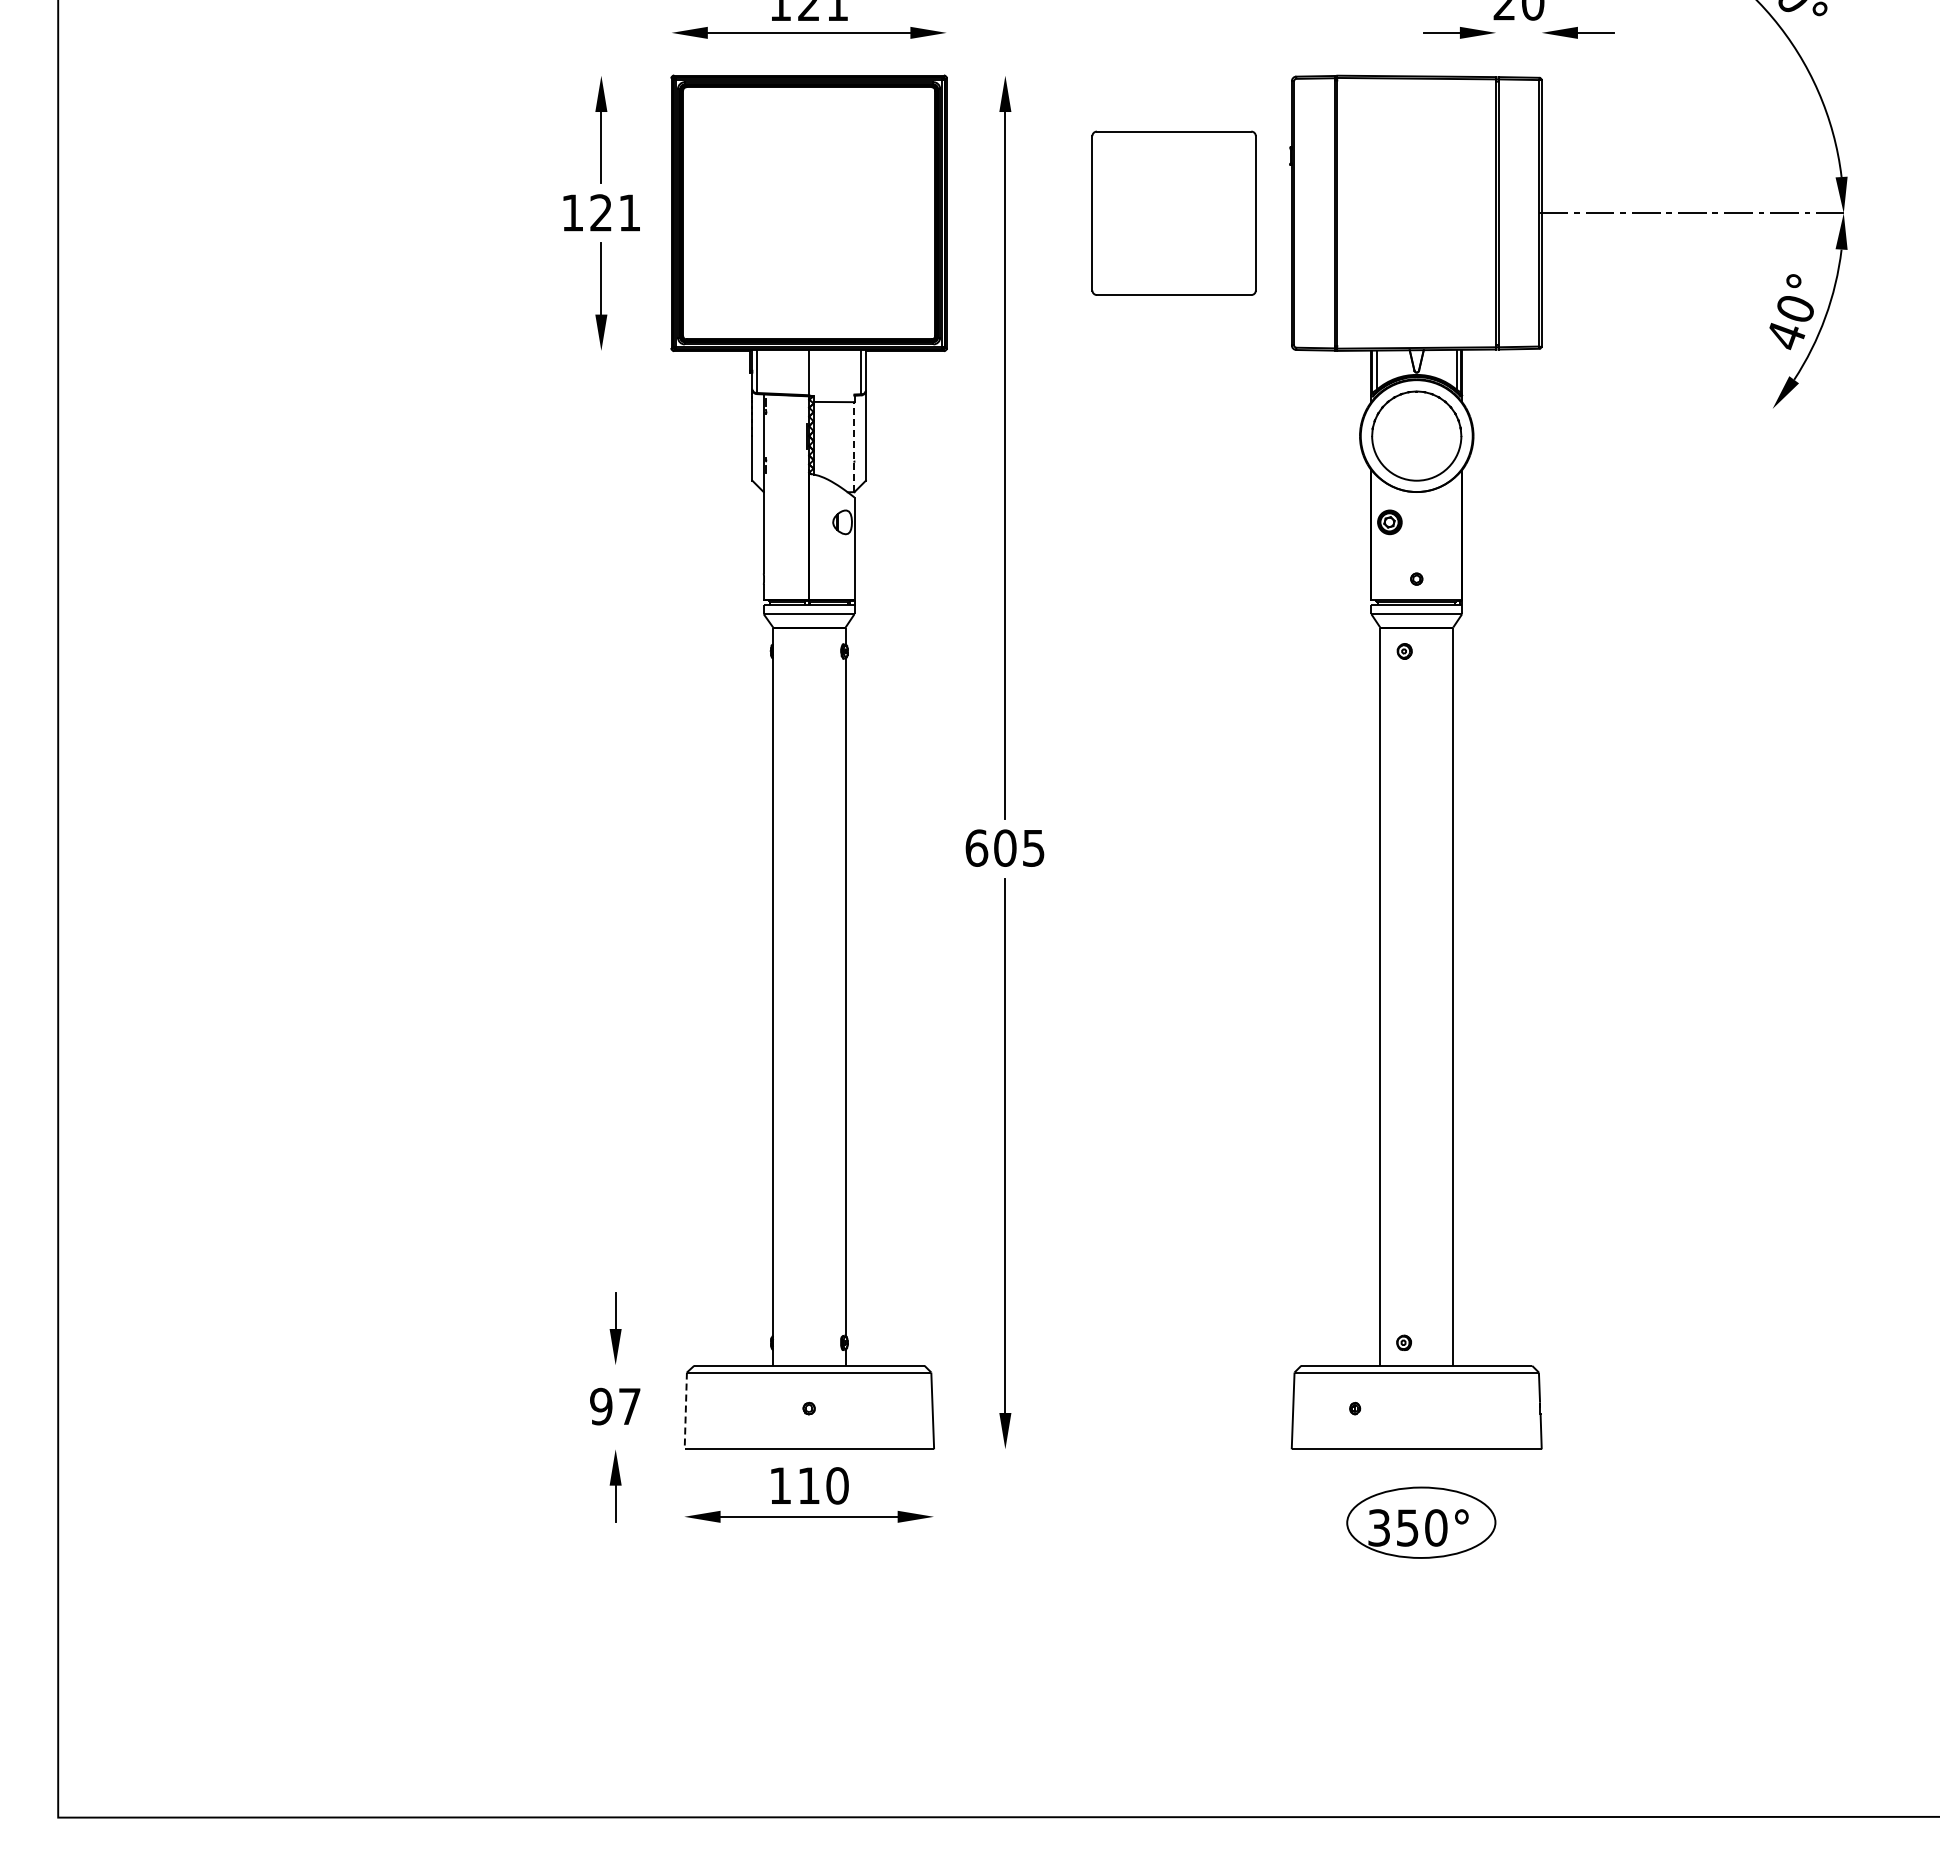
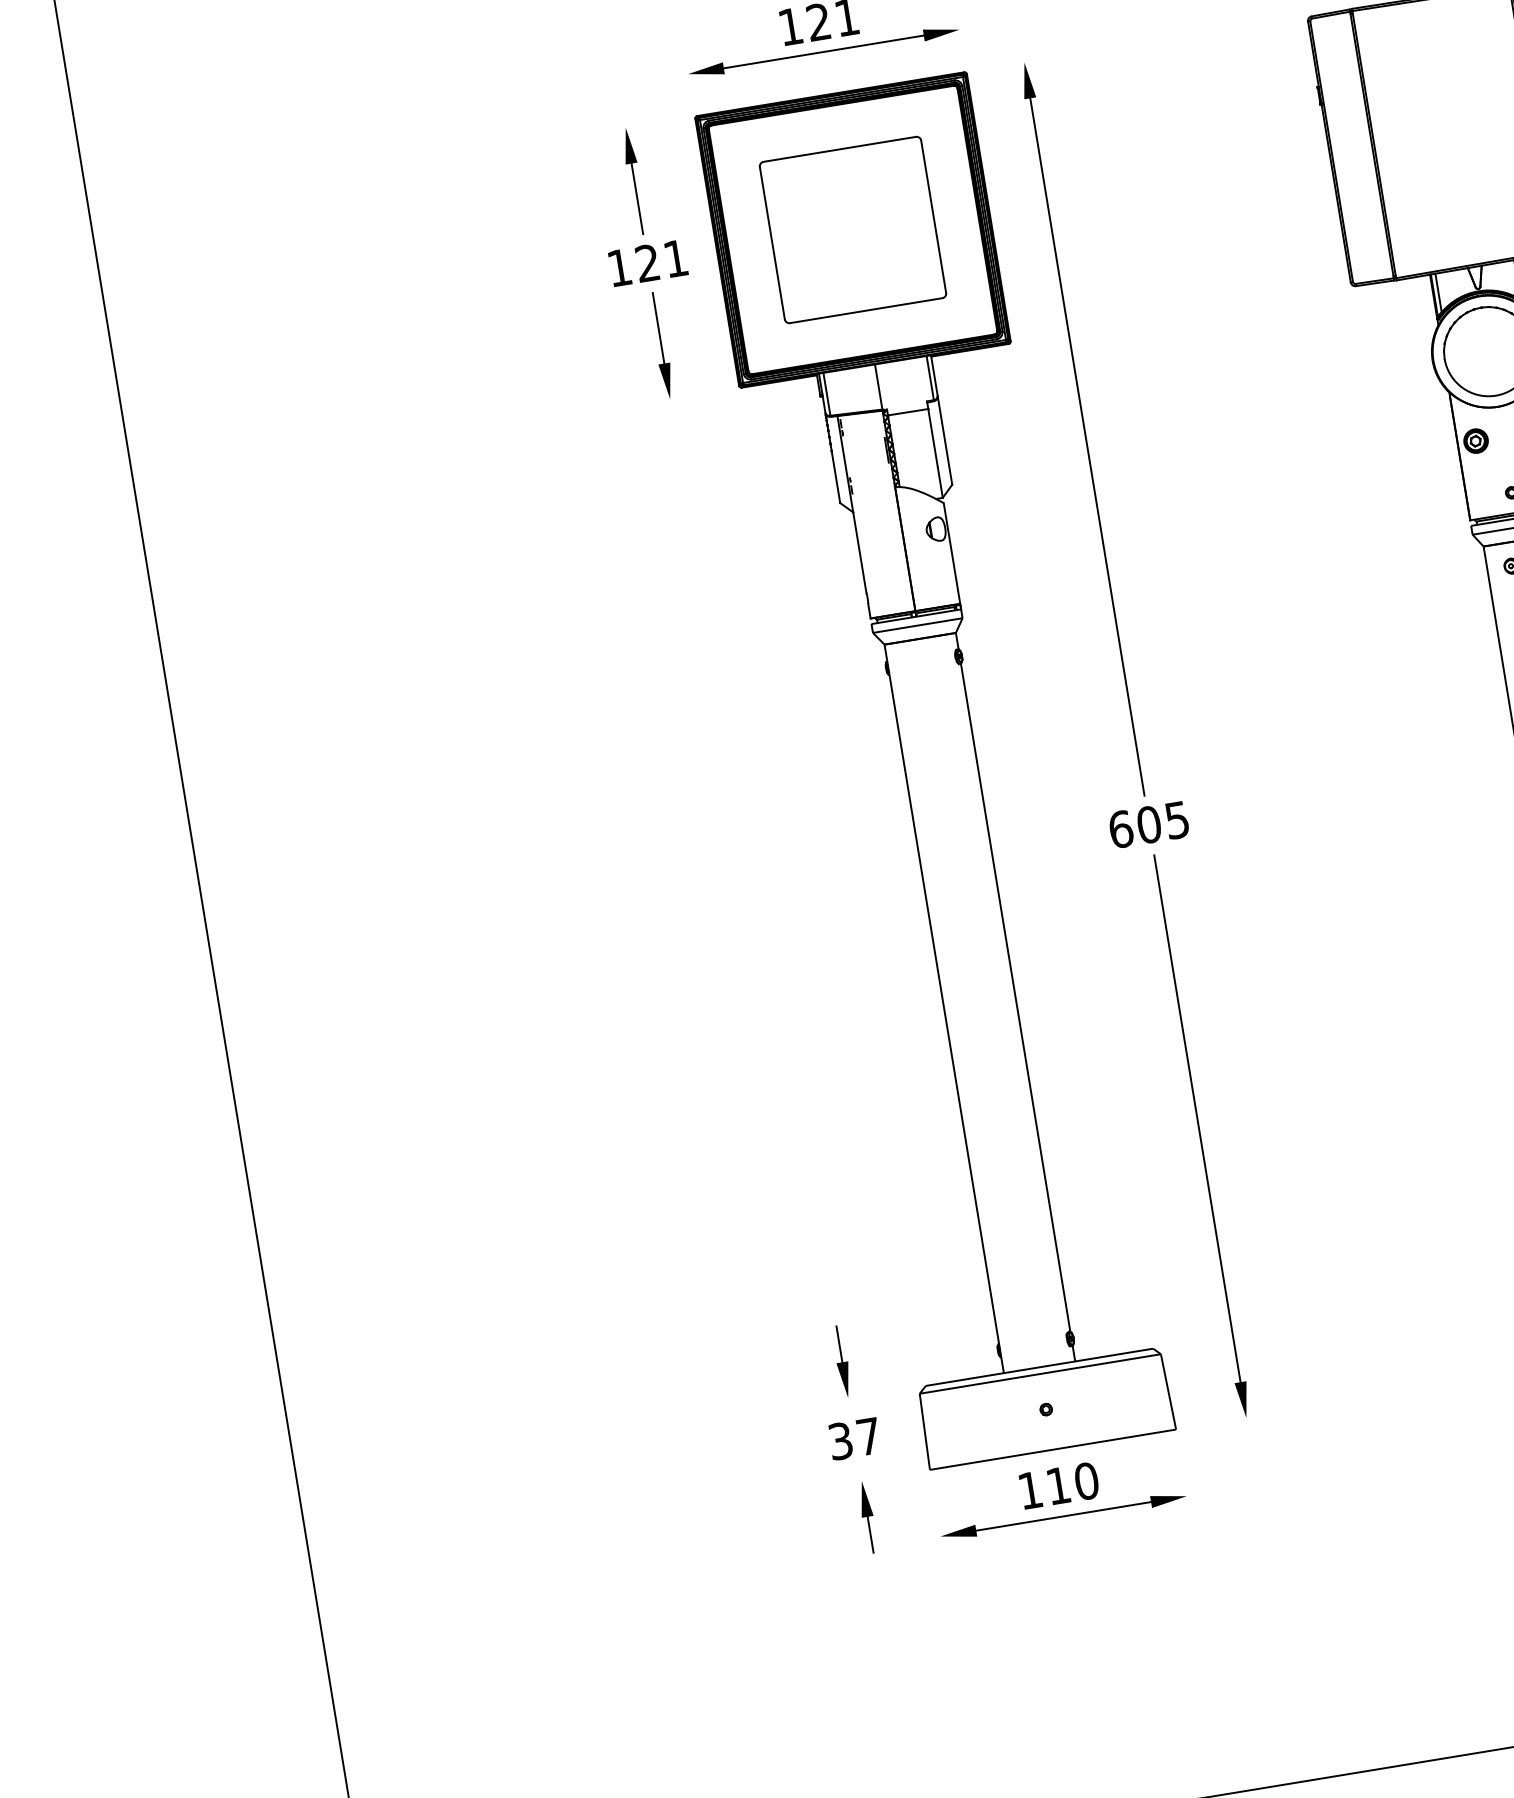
part: (1173, 212) -> (852, 229), moved
line: (854, 447) -> (935, 453), dashed -> solid
text: (601, 1406) -> (840, 1441), 97 -> 37
line: (685, 1411) -> (924, 1432), dashed -> solid

